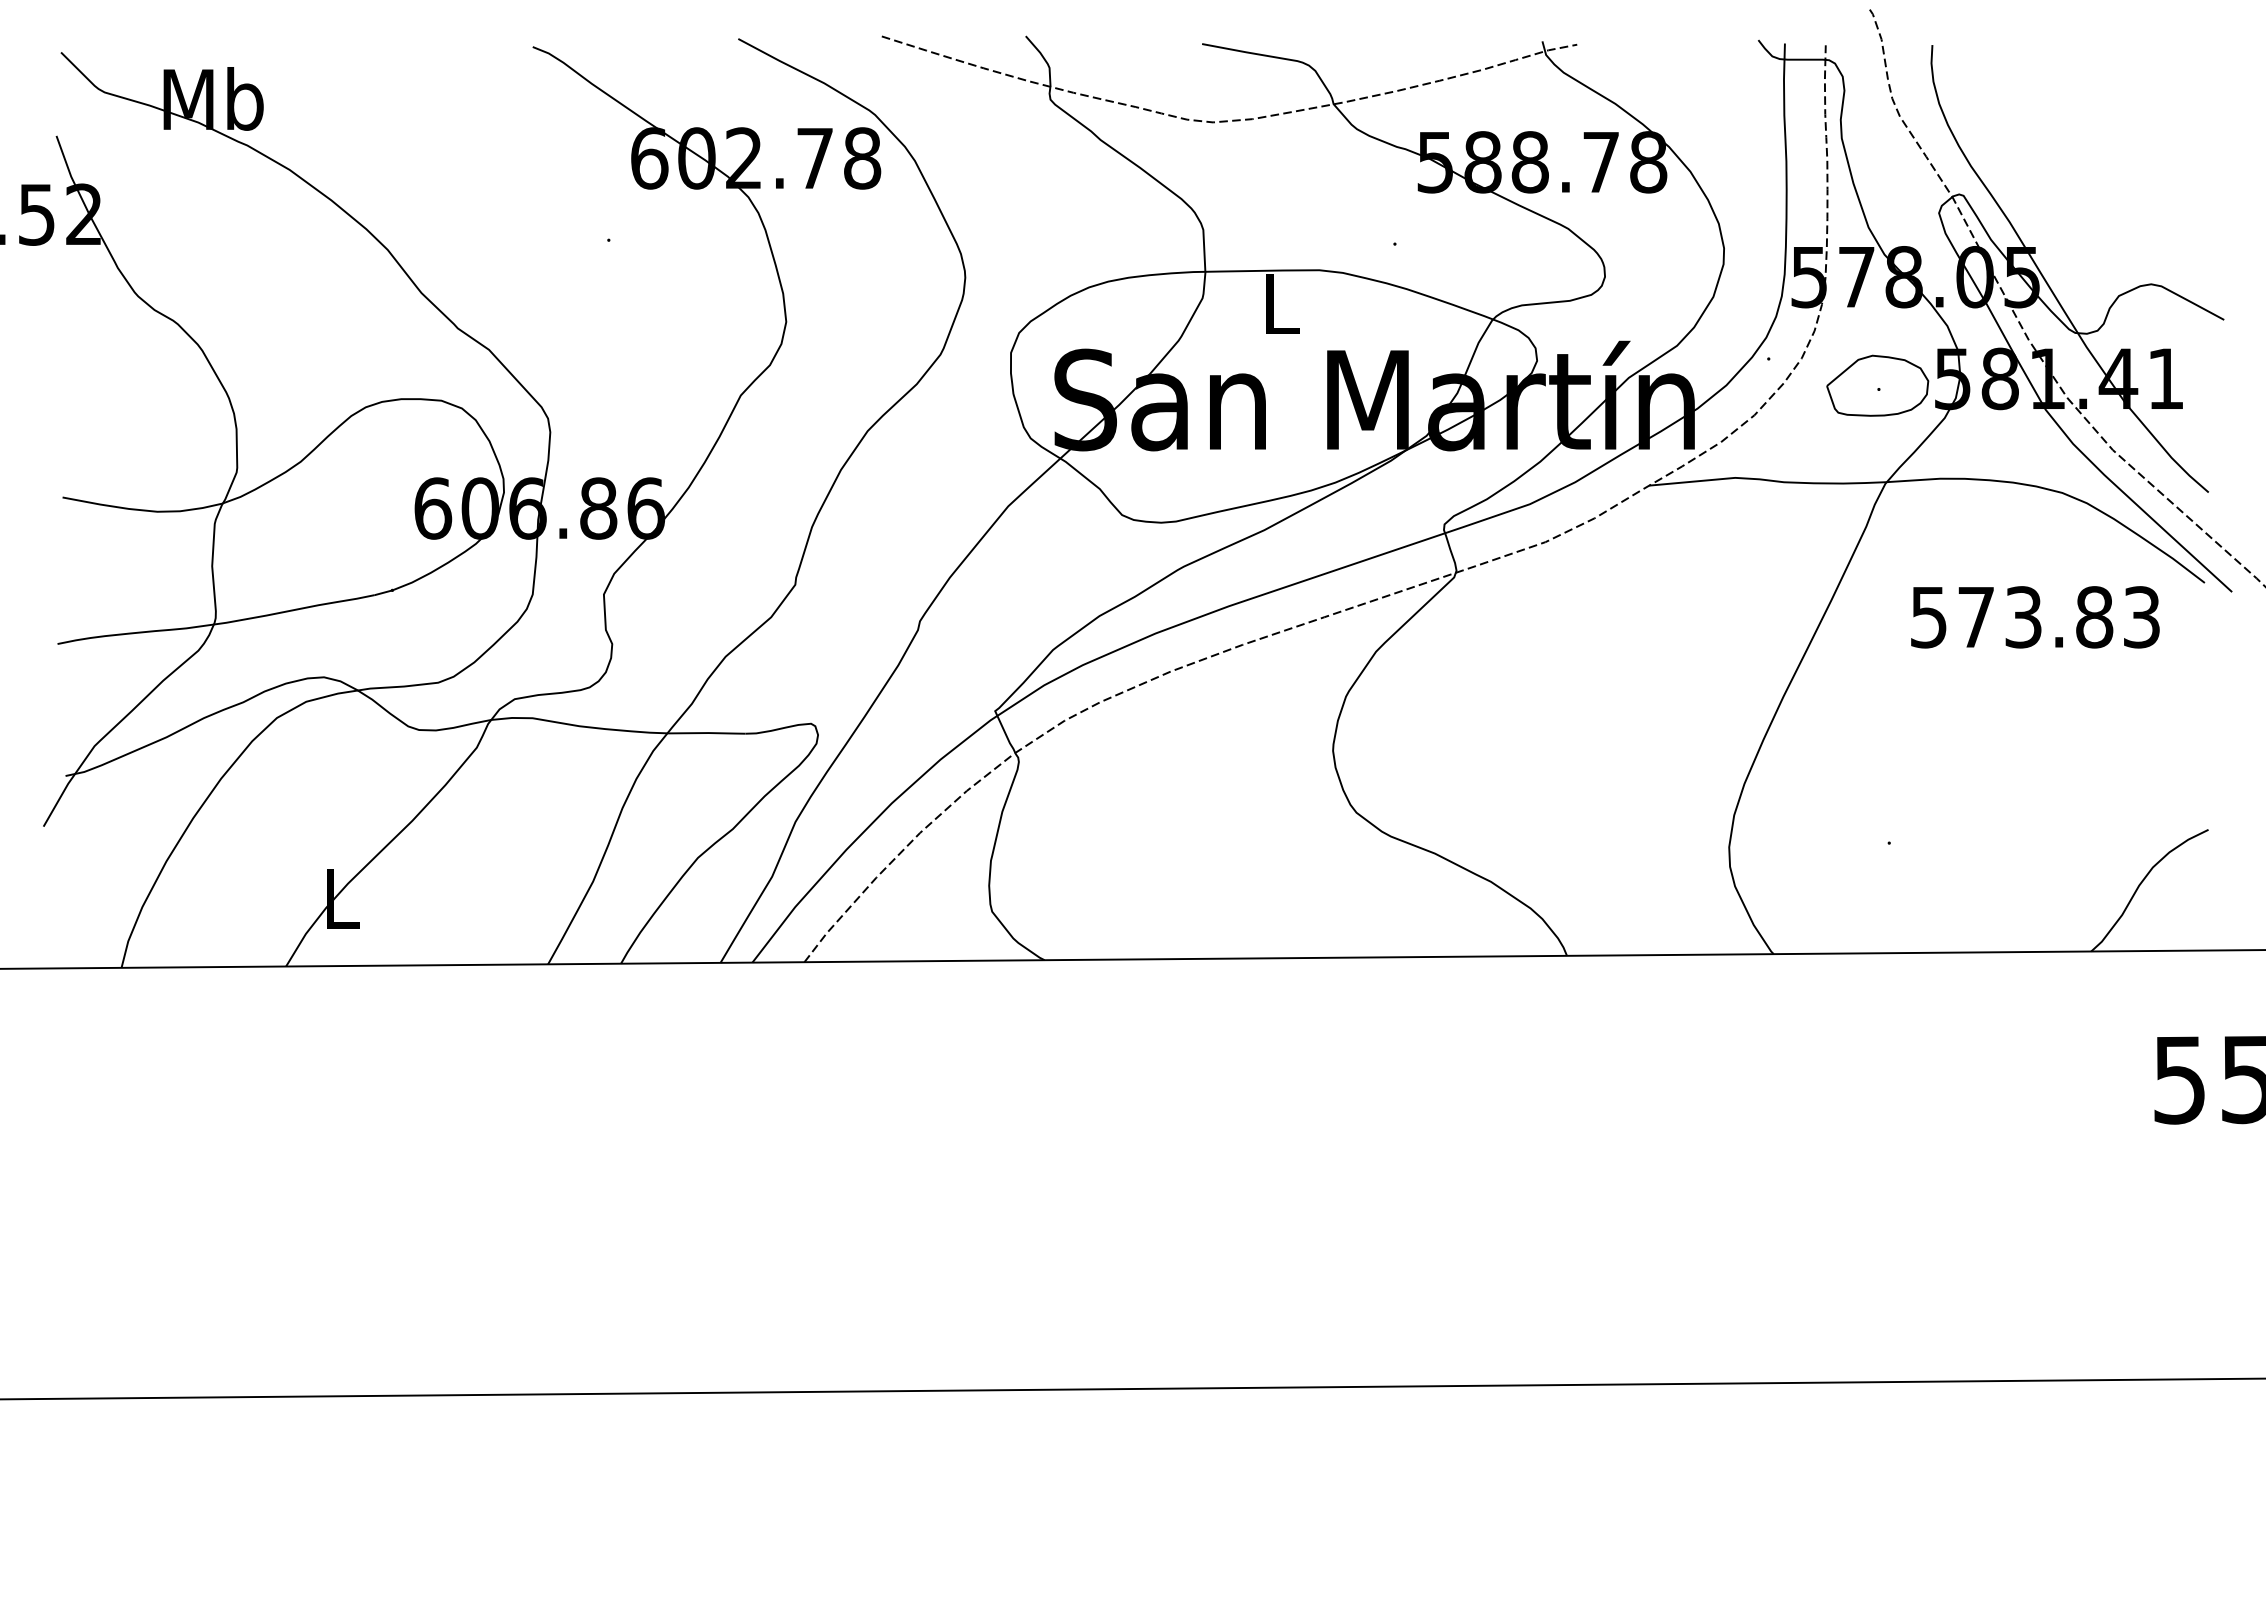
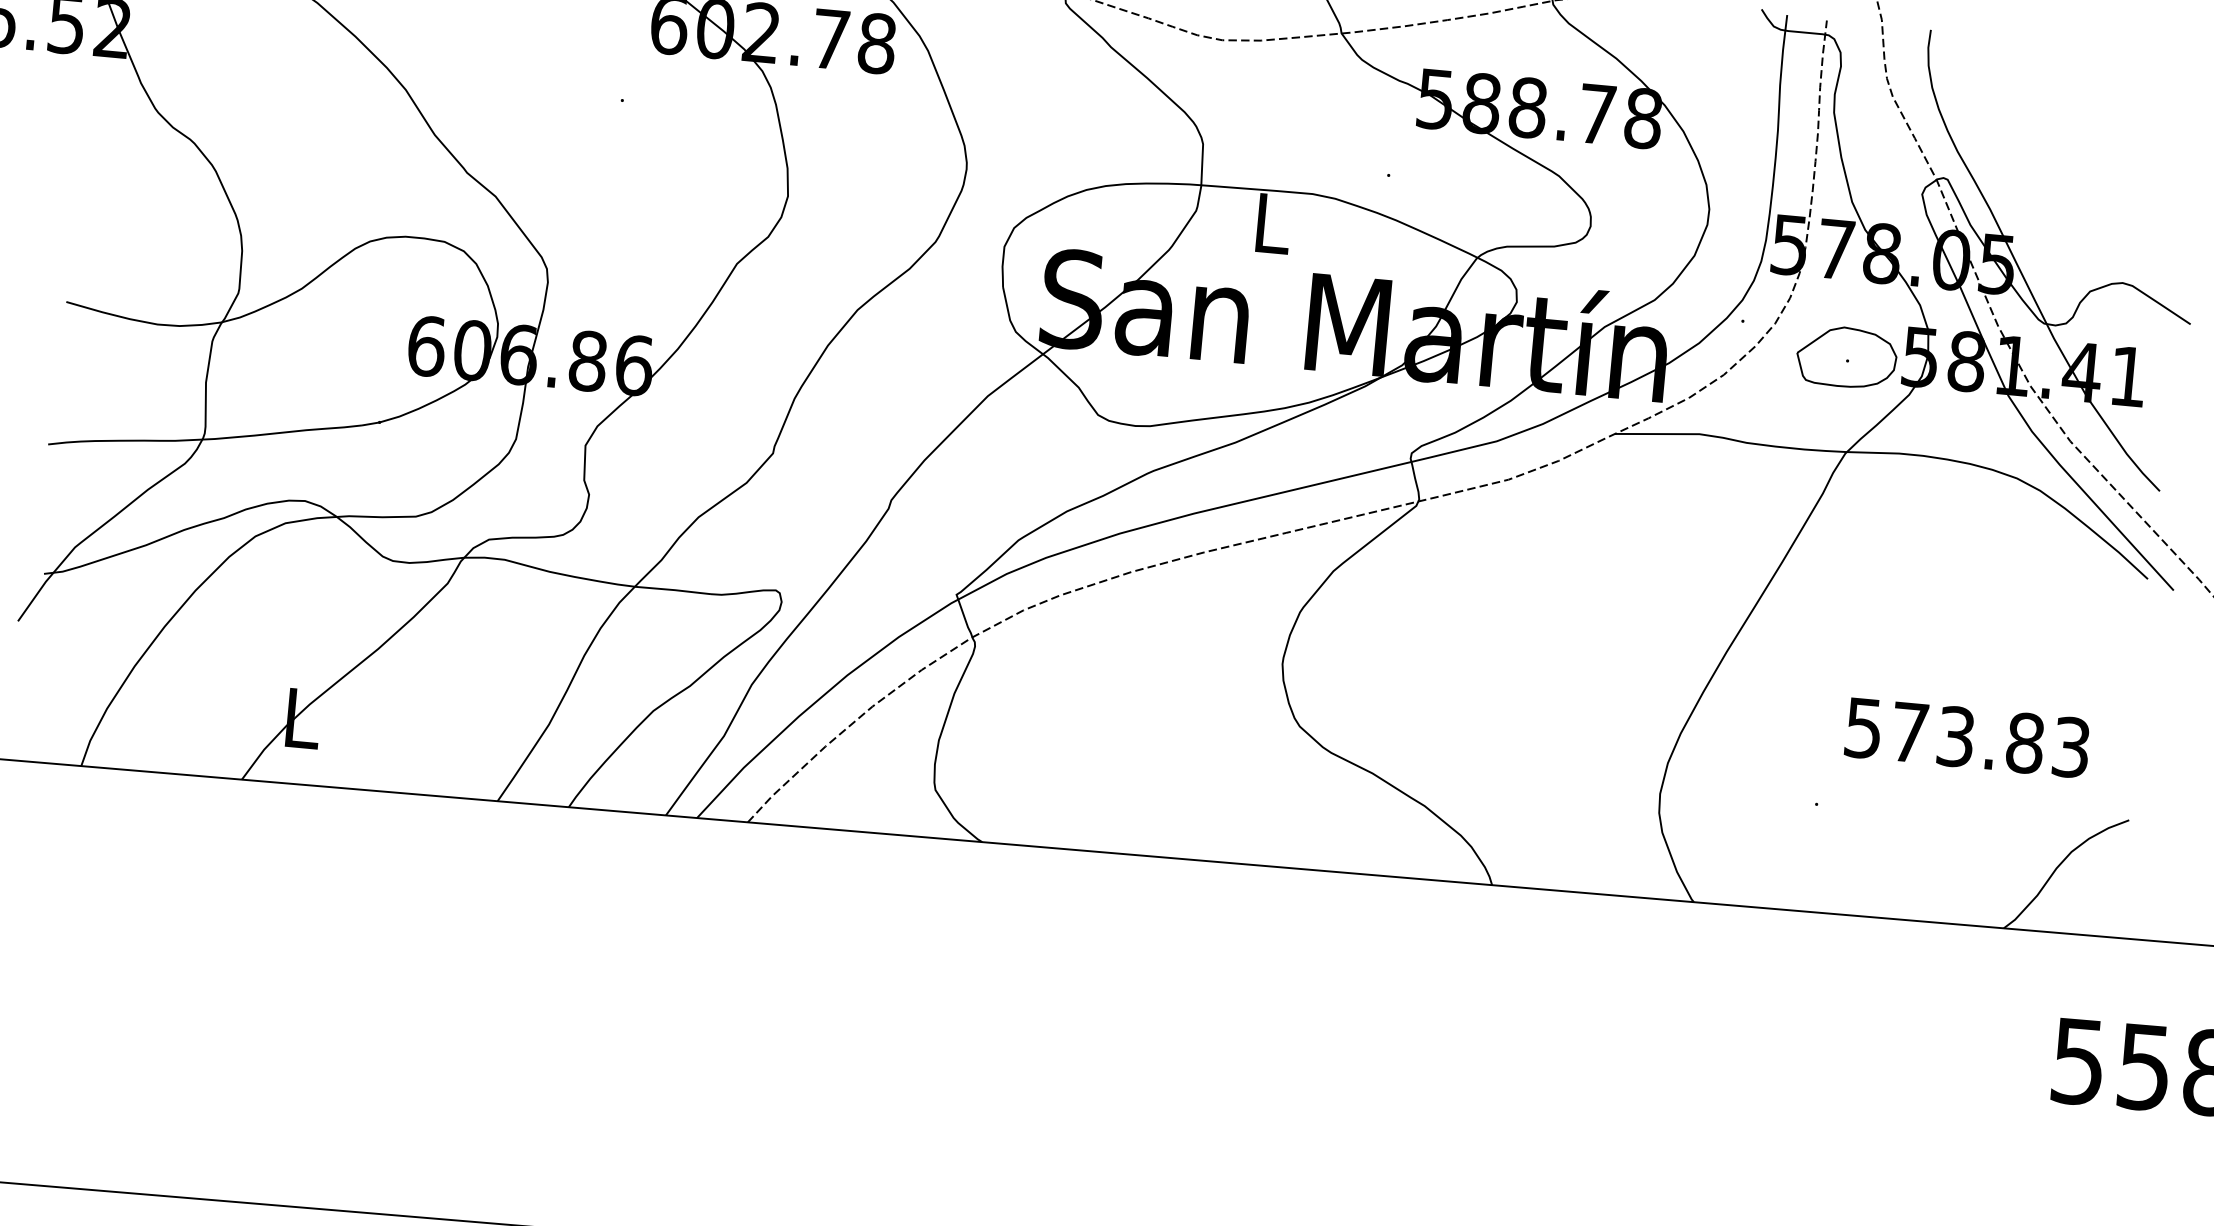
text: (2035, 617) -> (1967, 738), moved

